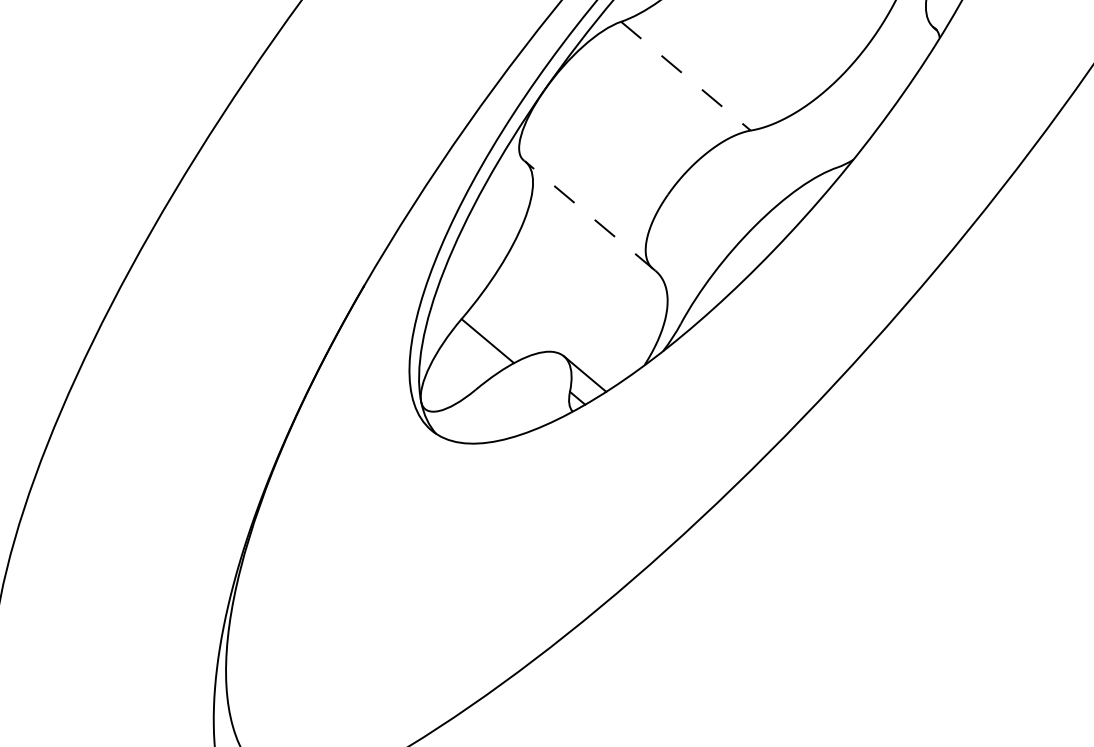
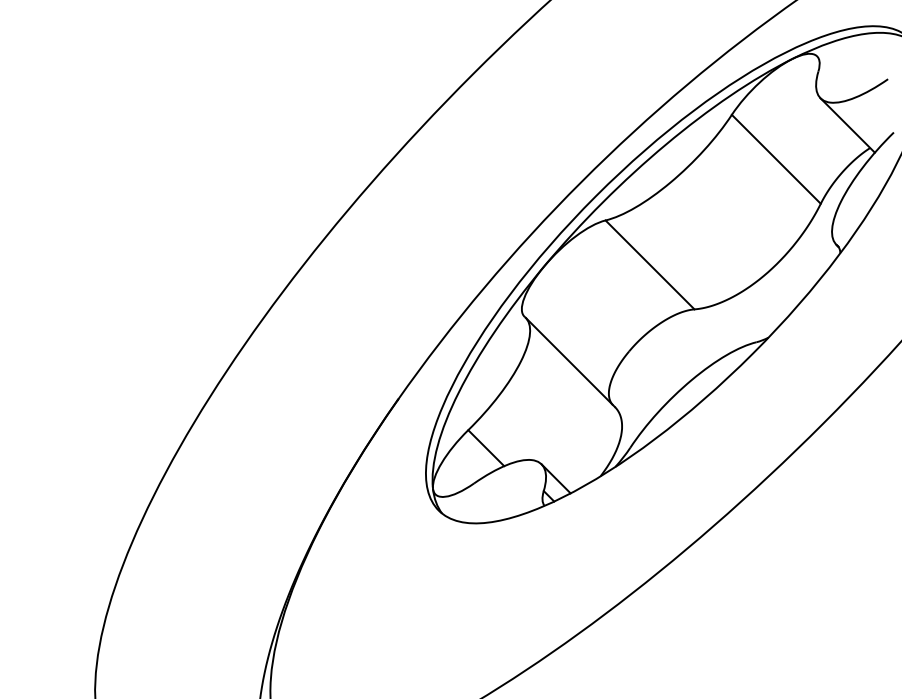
line: (686, 75) -> (650, 264), dashed -> solid
line: (589, 216) -> (569, 362), dashed -> solid

